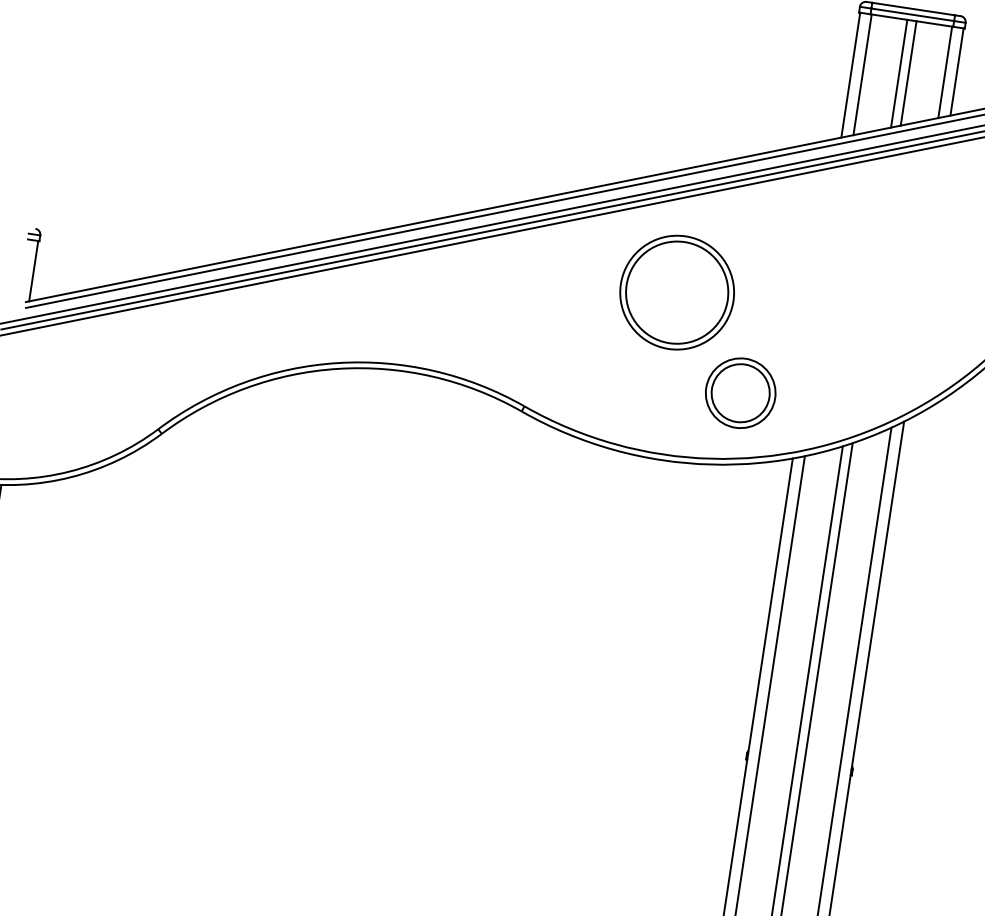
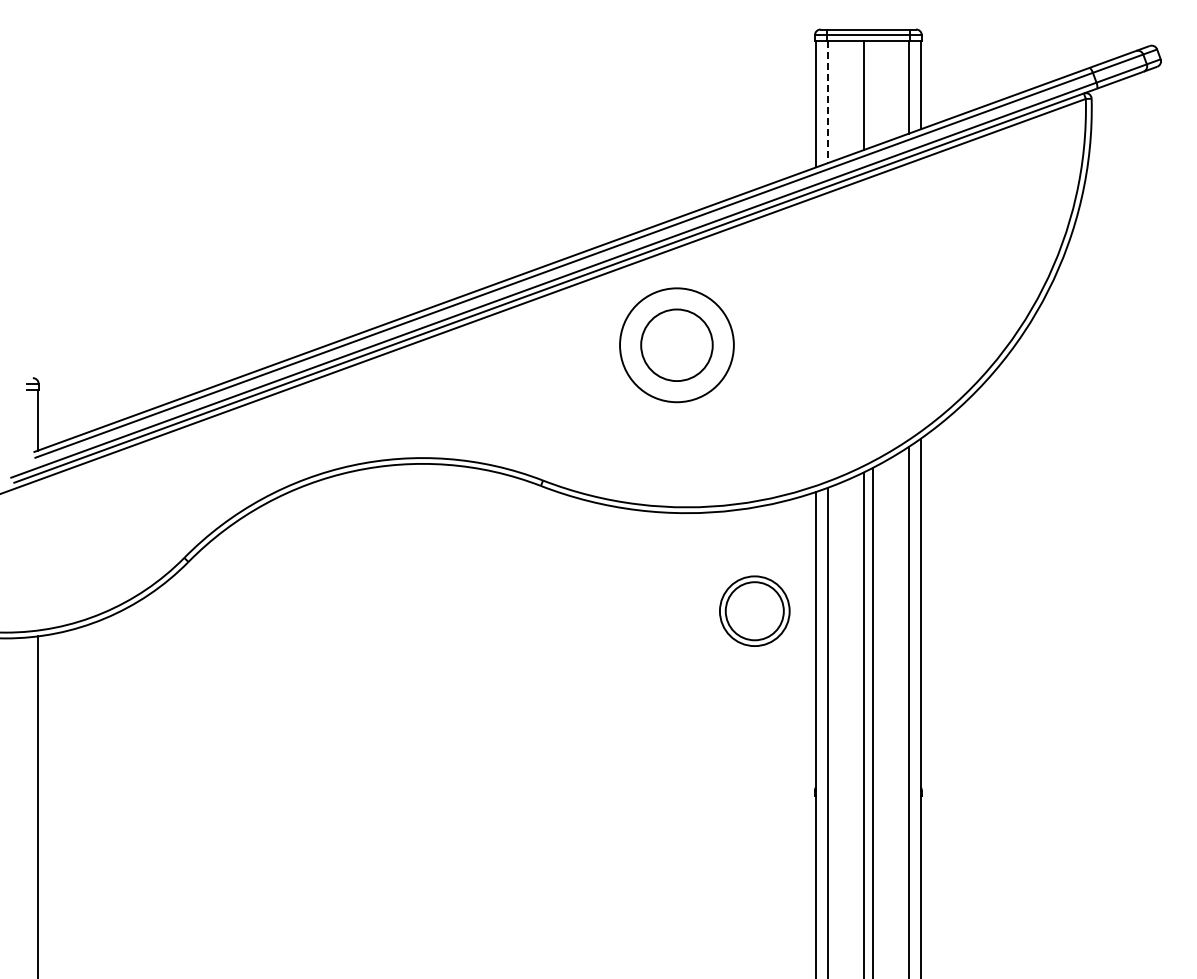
line: (909, 73) -> (873, 93), removed
line: (862, 75) -> (827, 102), solid -> dashed
circle: (676, 292) -> (676, 345), size x0.7
part: (740, 392) -> (754, 610), moved

